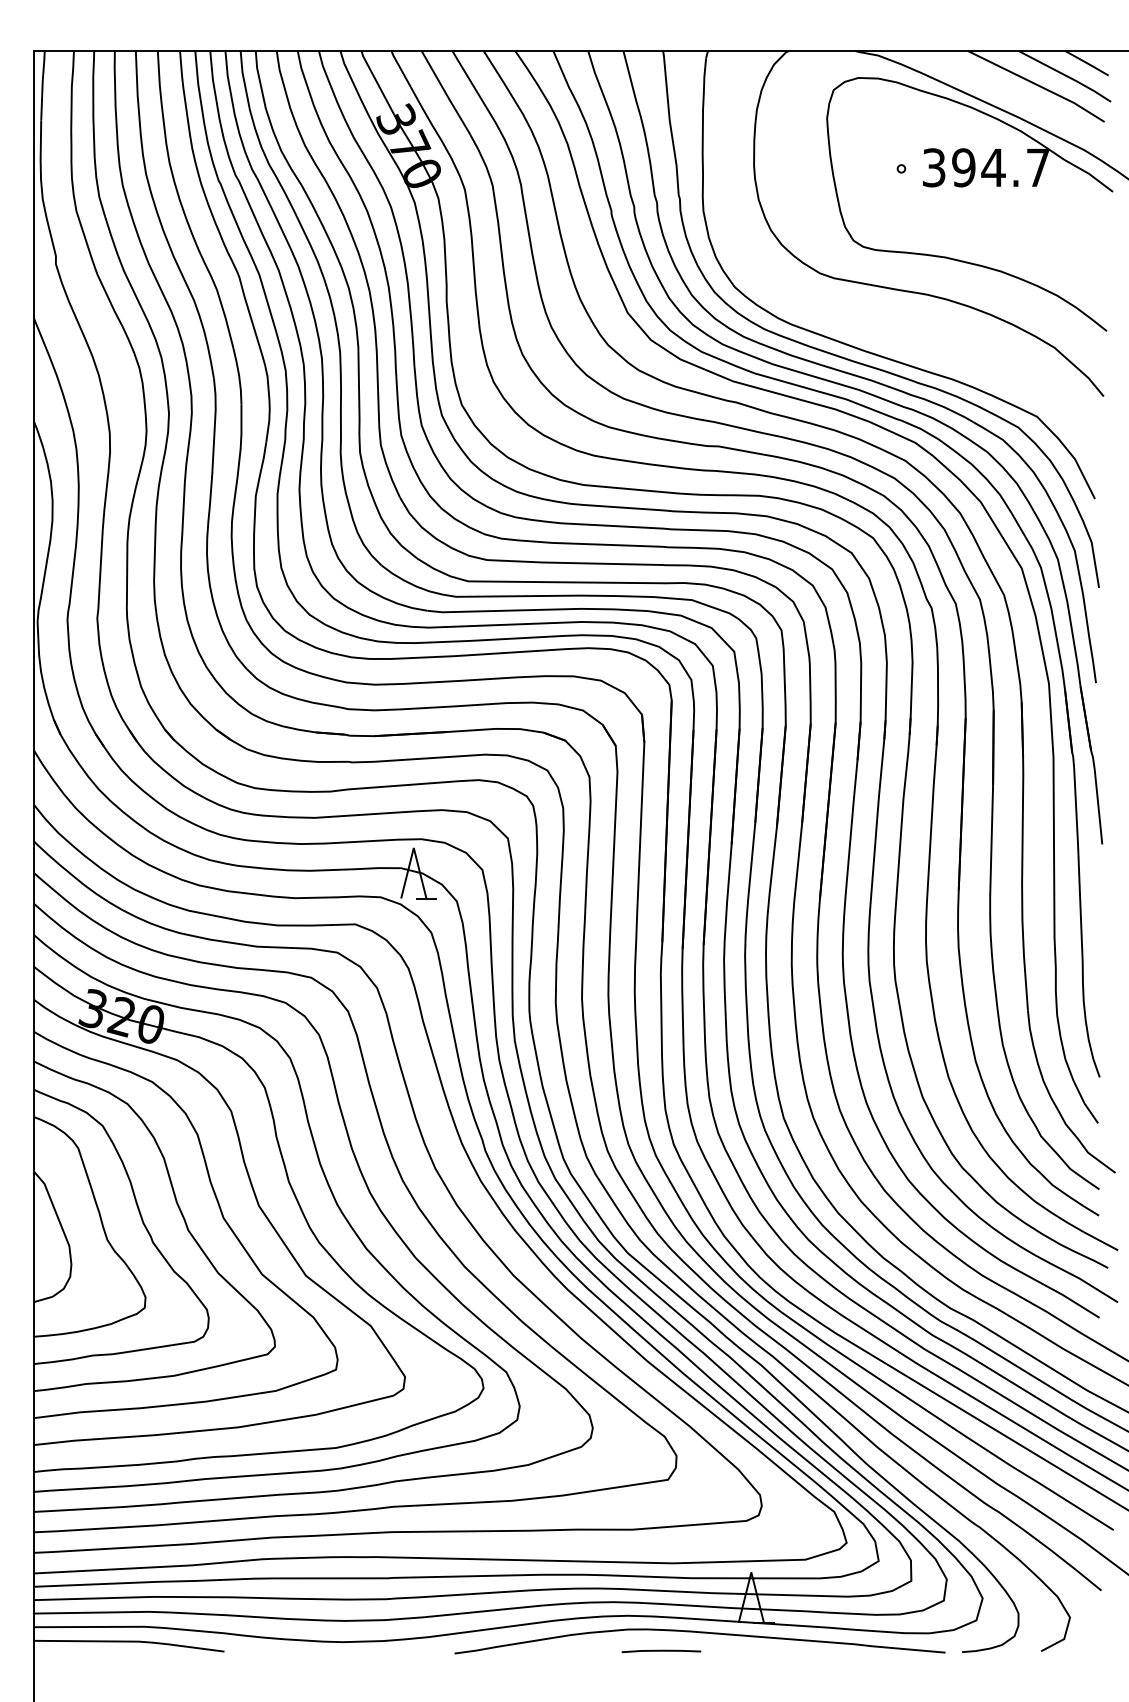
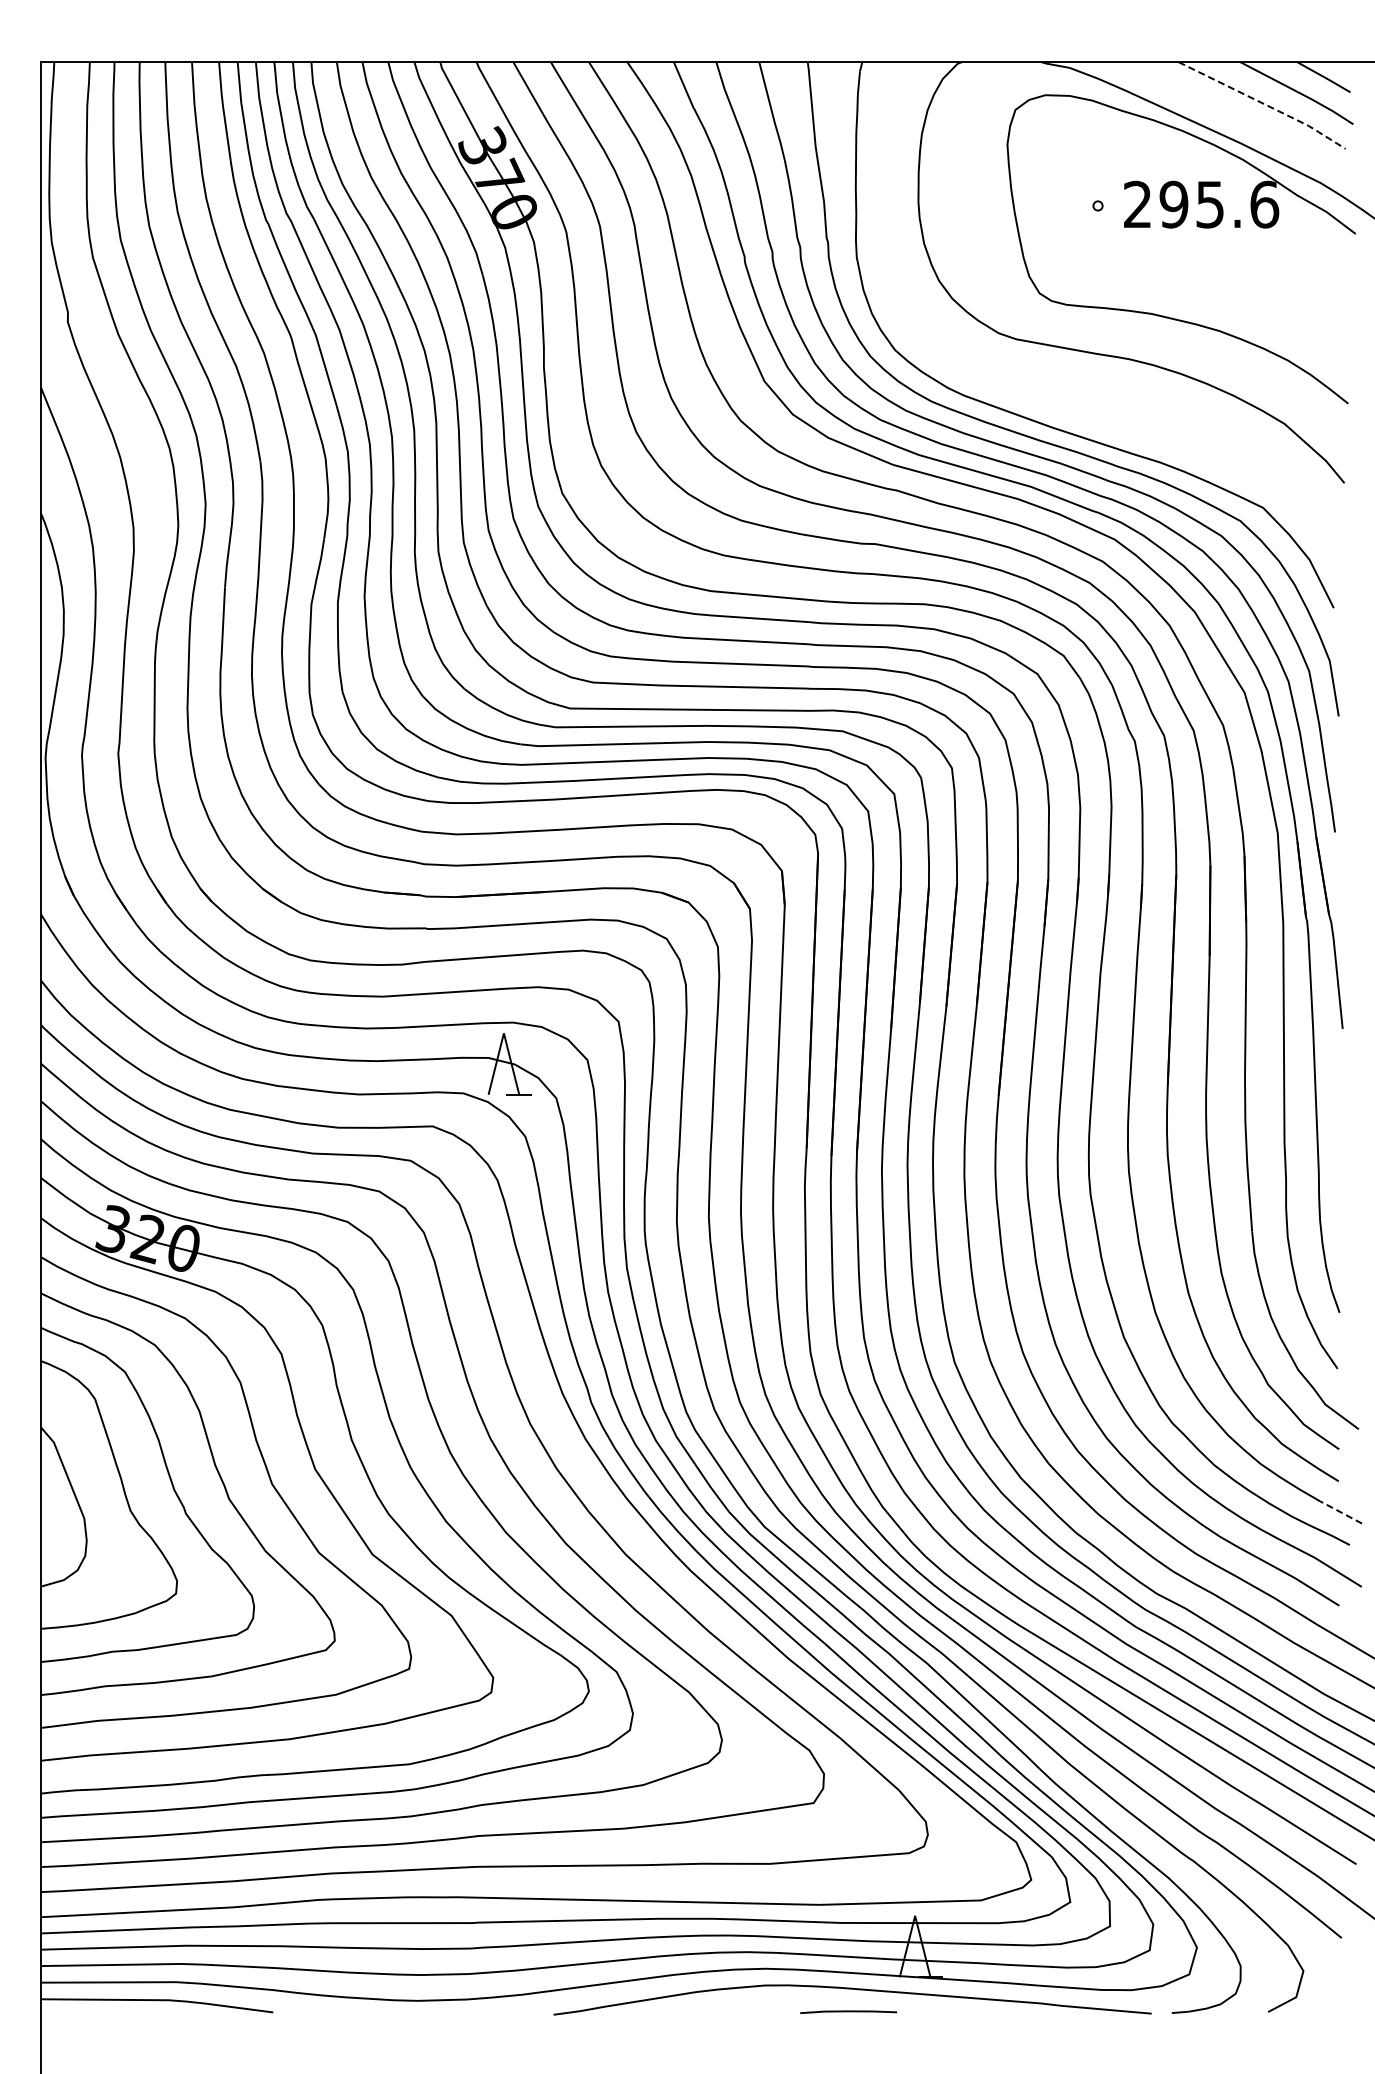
line: (1037, 84) -> (1263, 103), solid -> dashed
text: (986, 167) -> (1201, 204), 394.7 -> 295.6
line: (1101, 1241) -> (1341, 1512), solid -> dashed
line: (661, 1650) -> (848, 2011), moved

